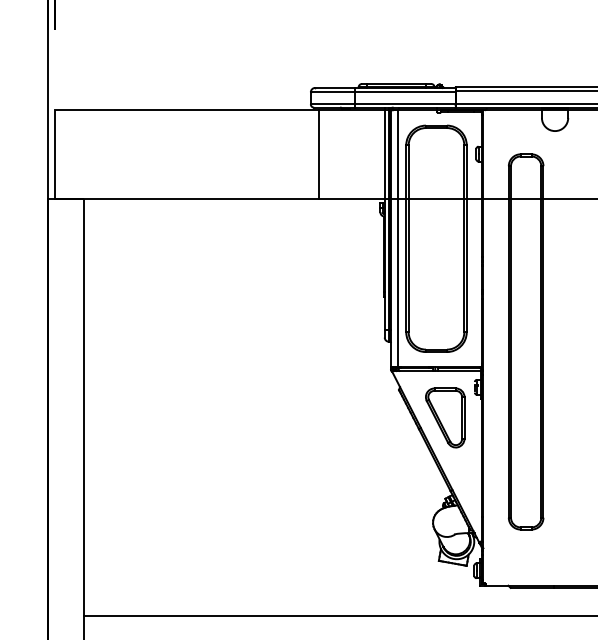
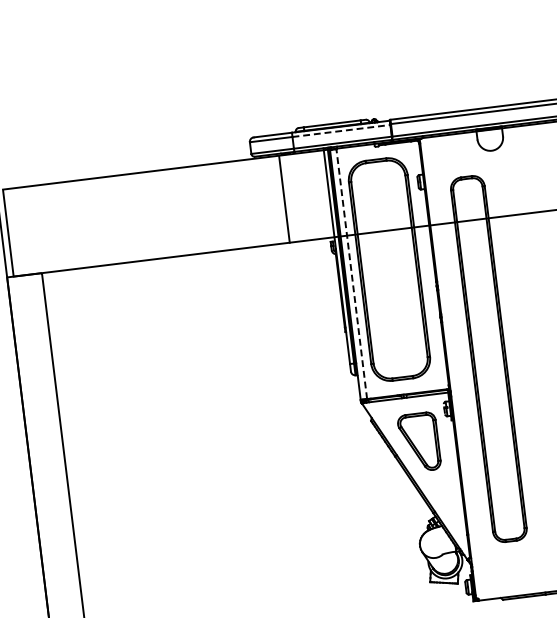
line: (405, 92) -> (341, 131), solid -> dashed
line: (318, 154) -> (284, 199), moved
line: (397, 238) -> (351, 273), solid -> dashed

